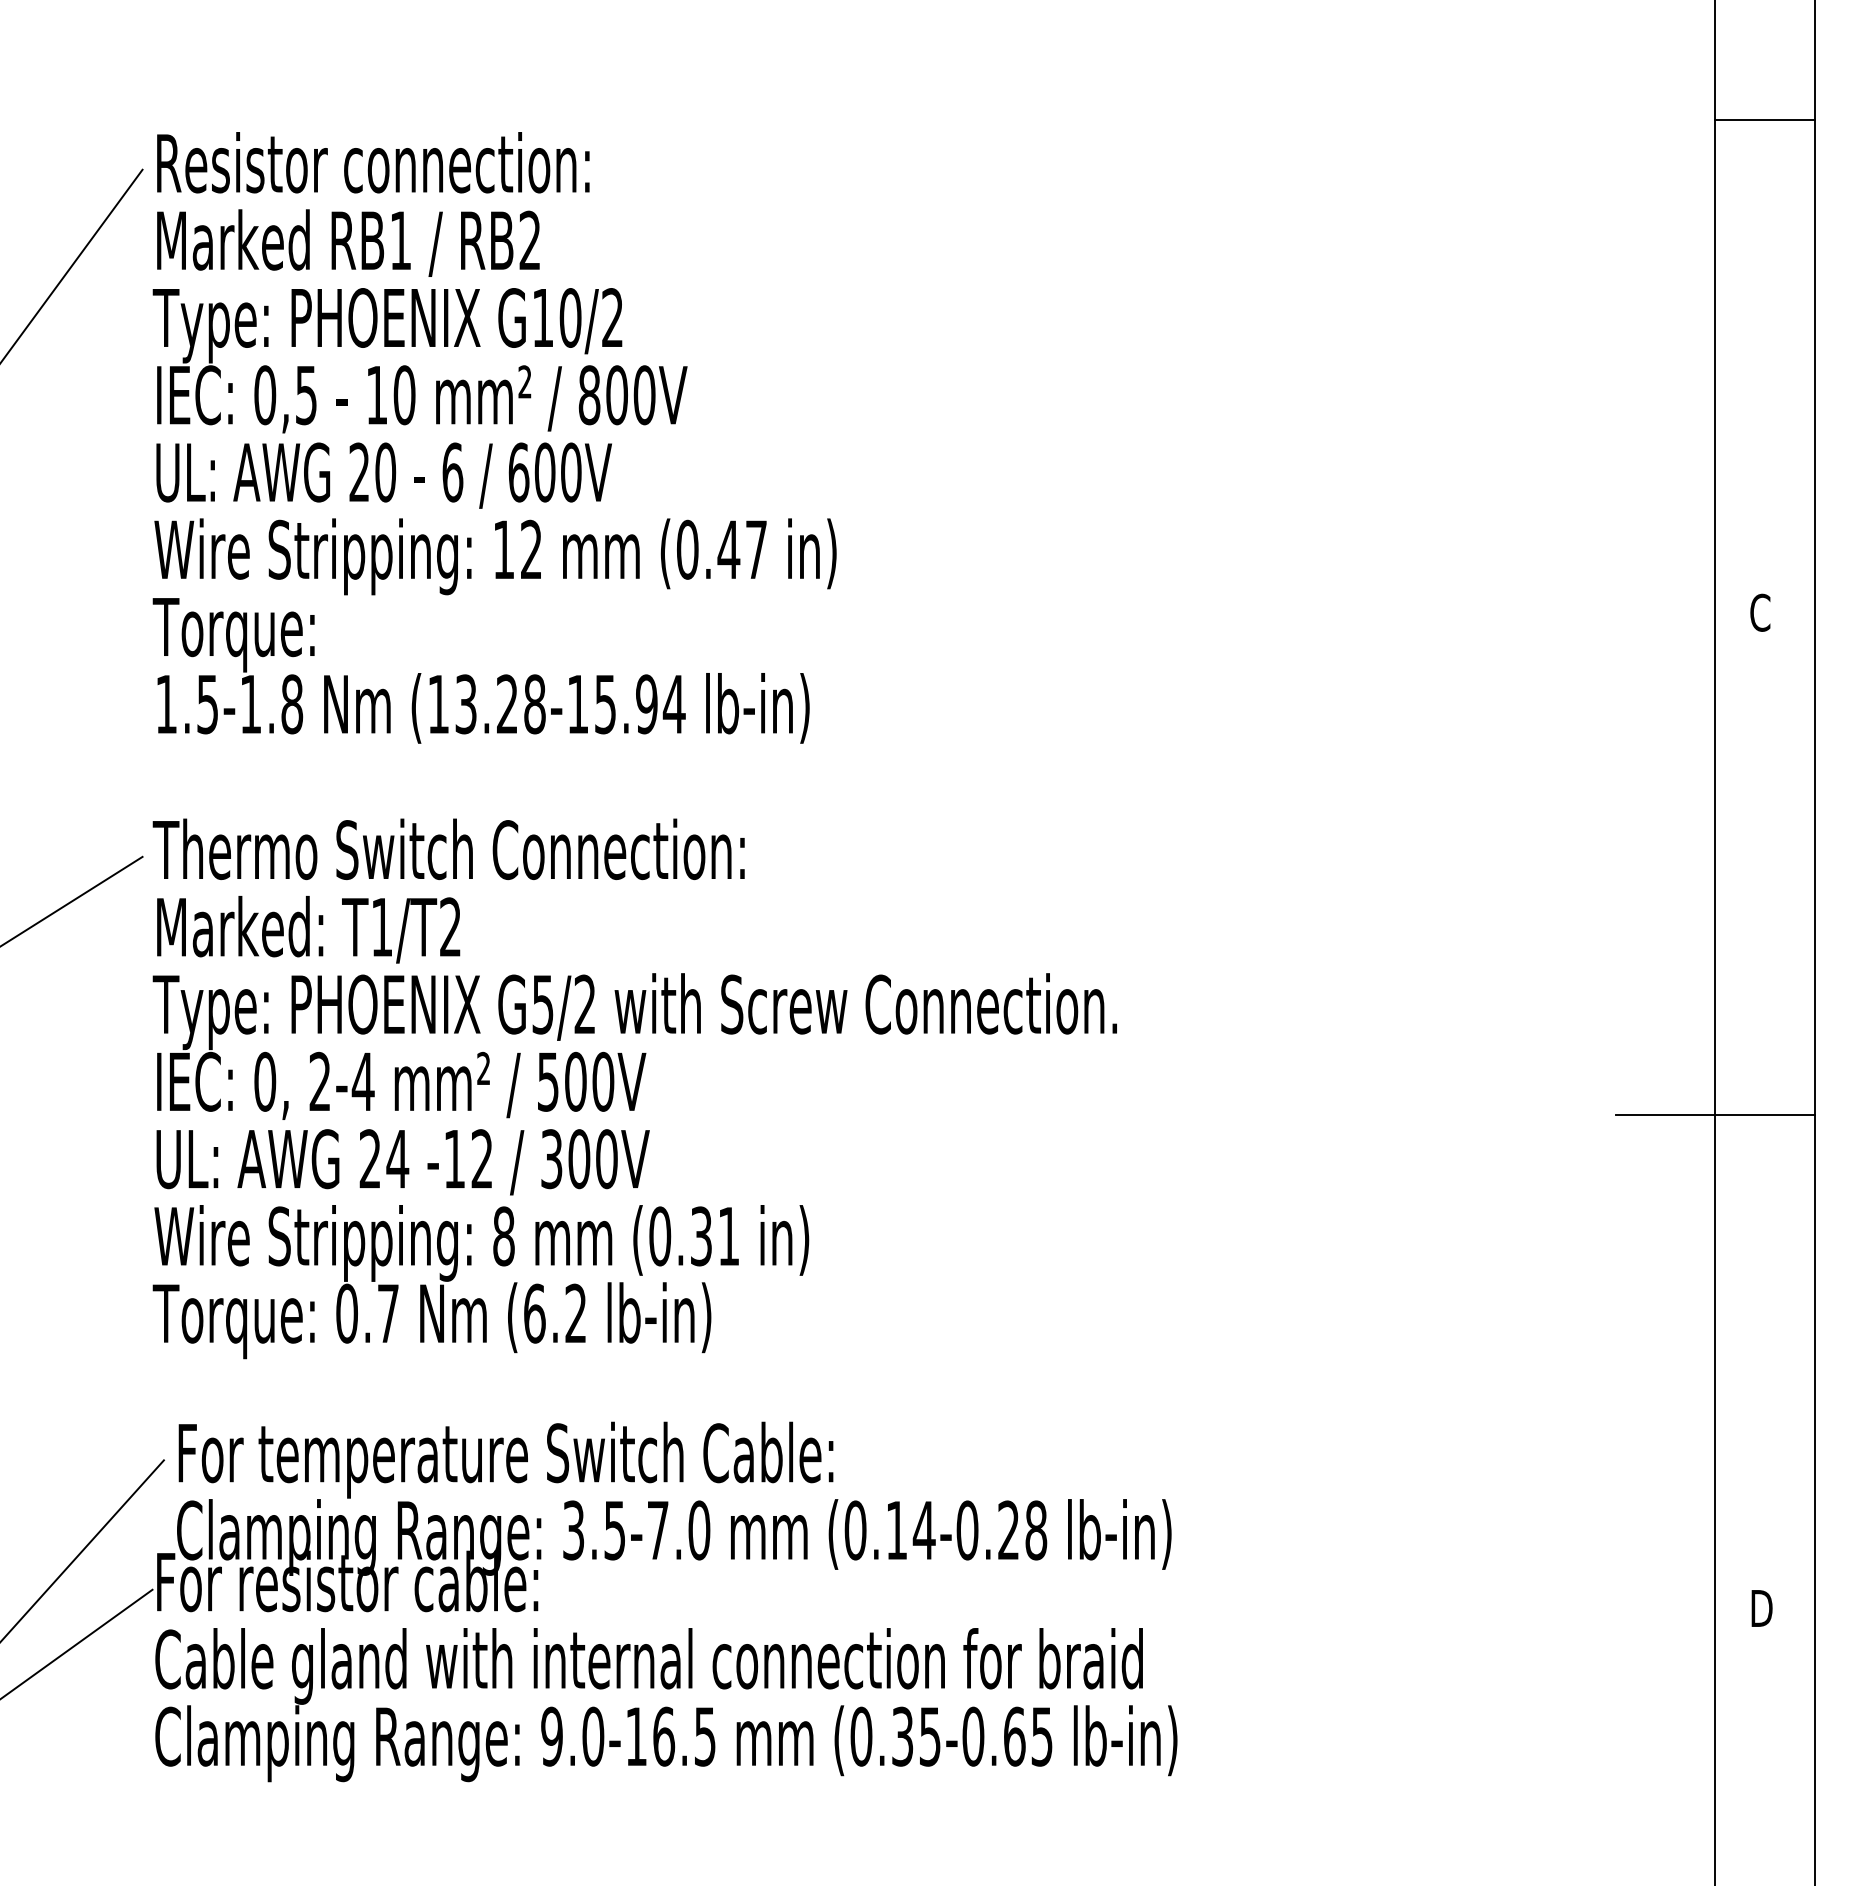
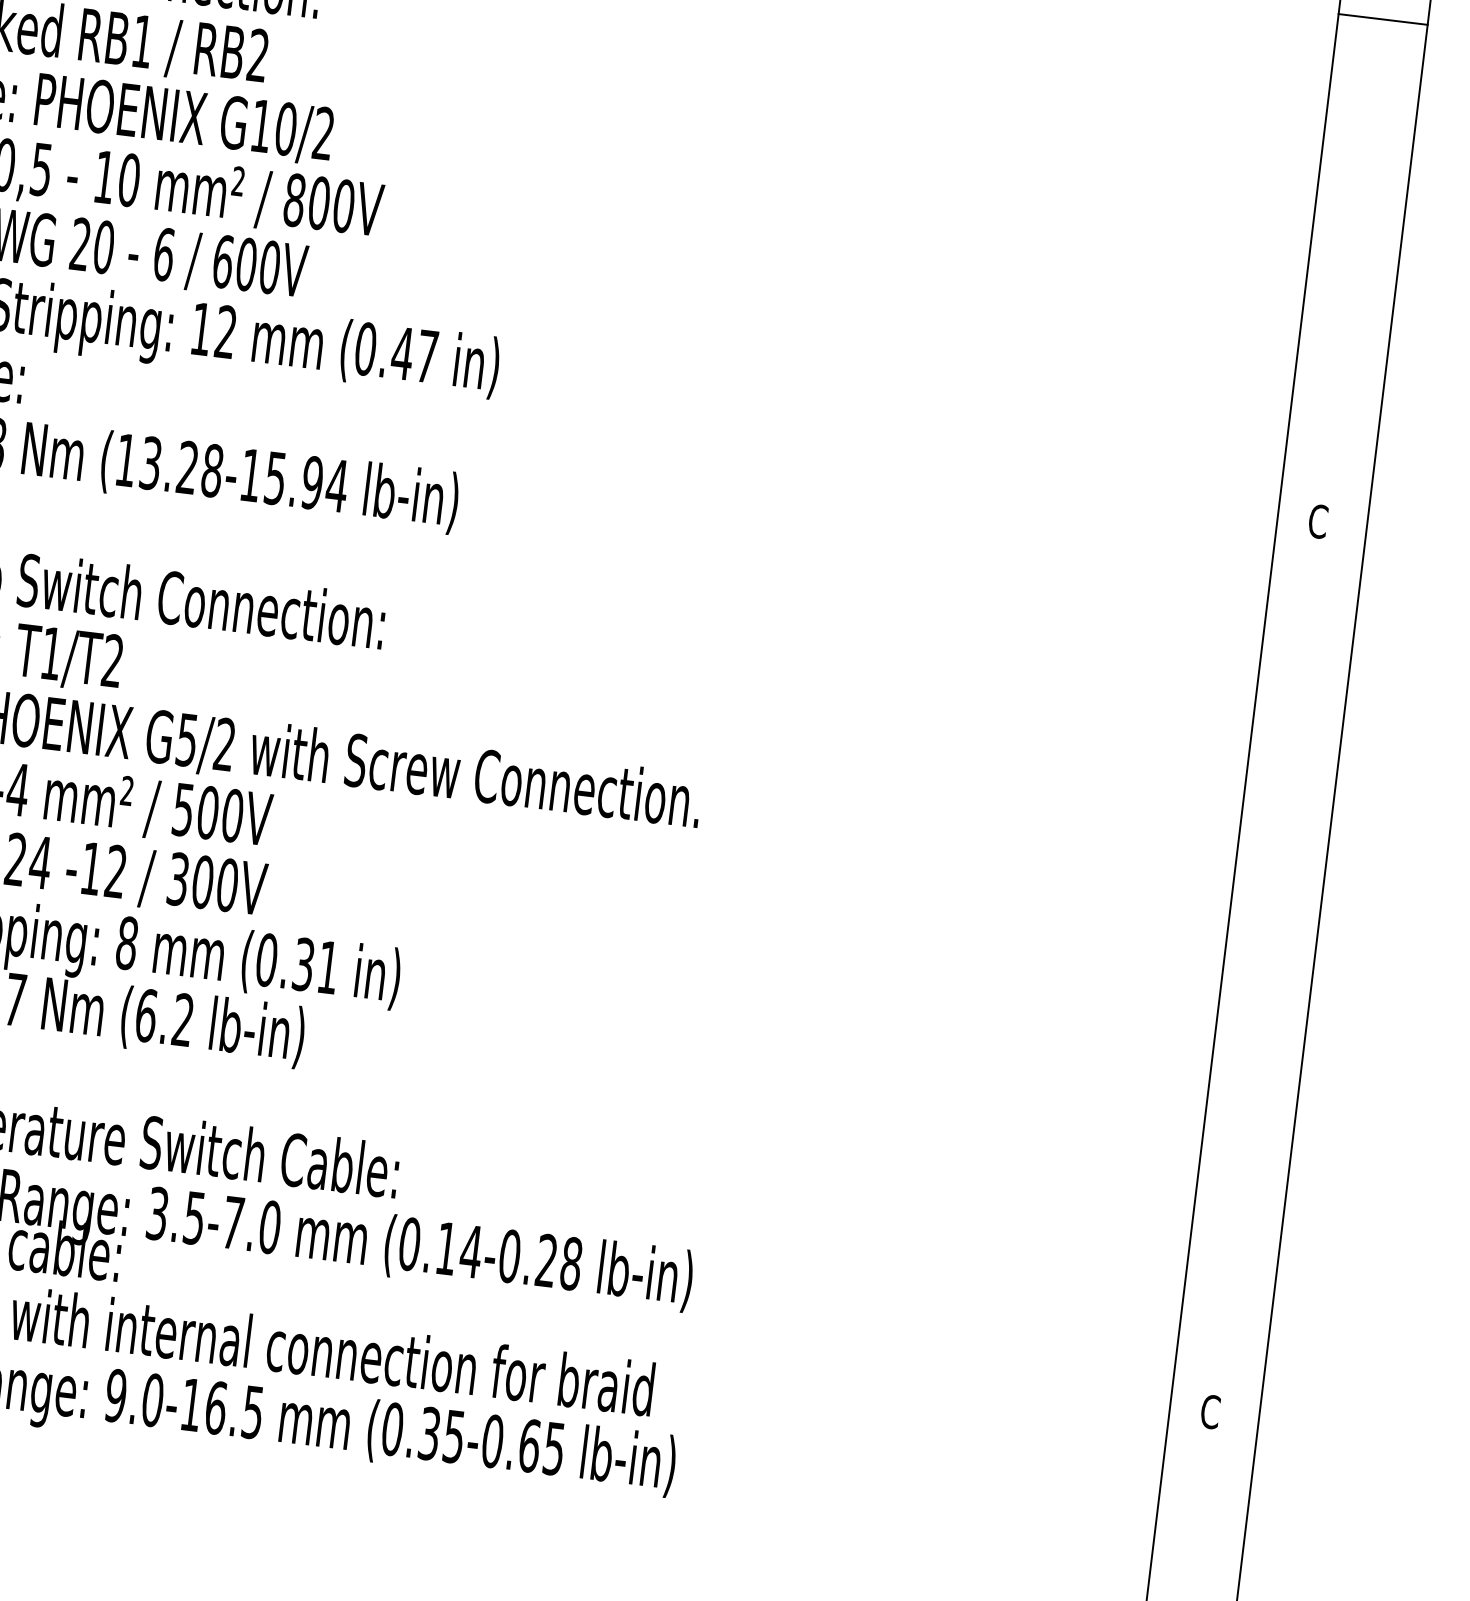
line: (1764, 119) -> (1382, 19), moved
line: (1714, 1115) -> (1222, 966), removed
text: (1761, 1608) -> (1211, 1412), D -> C

